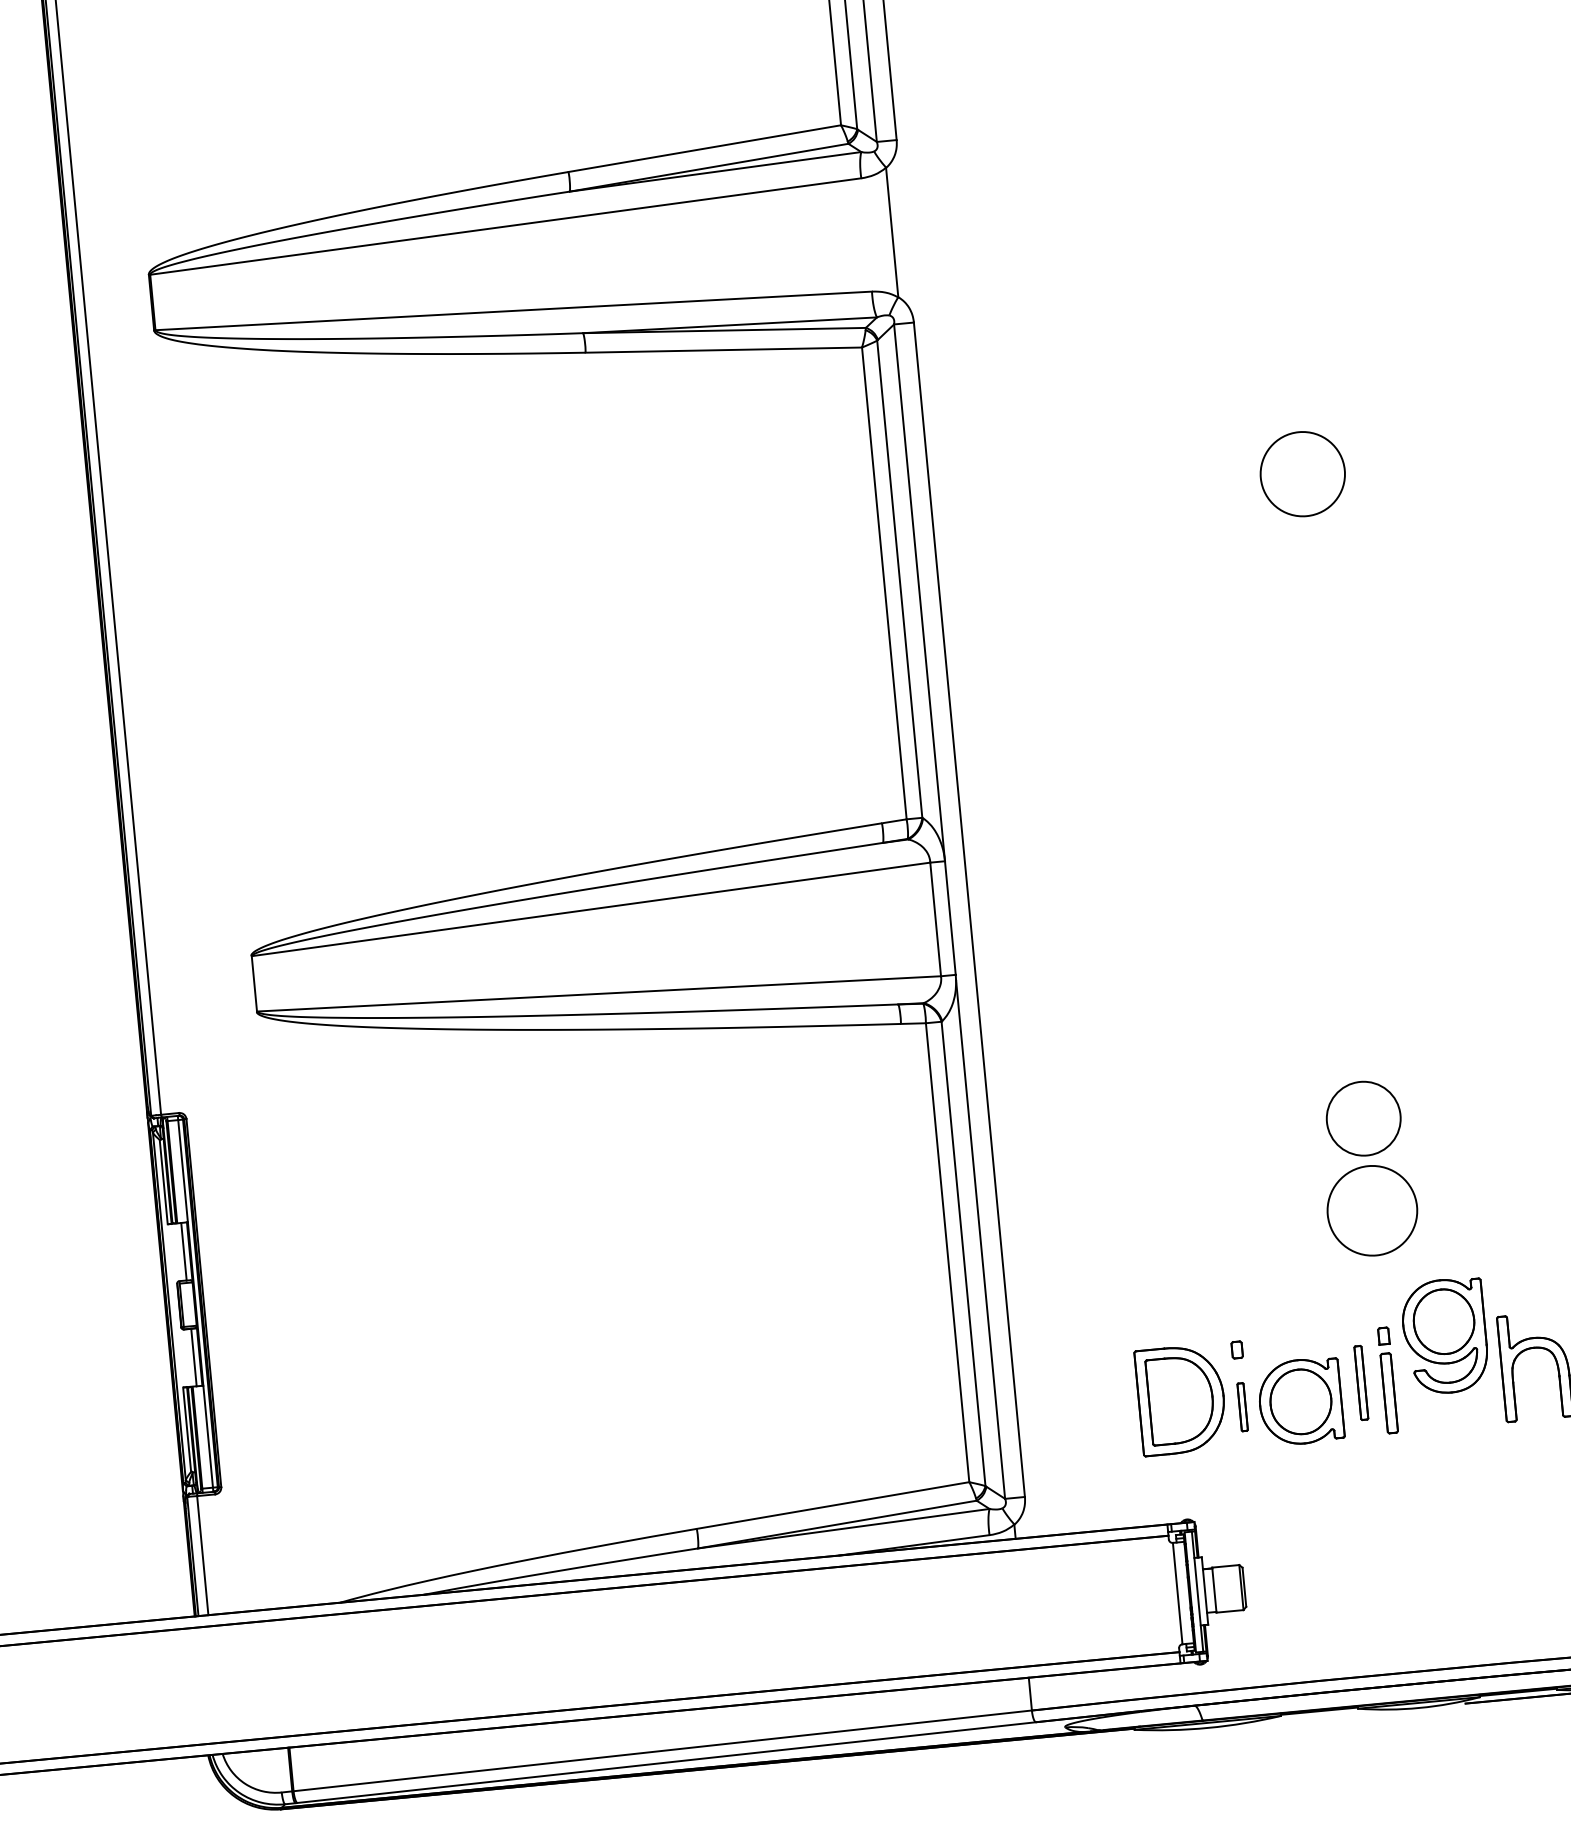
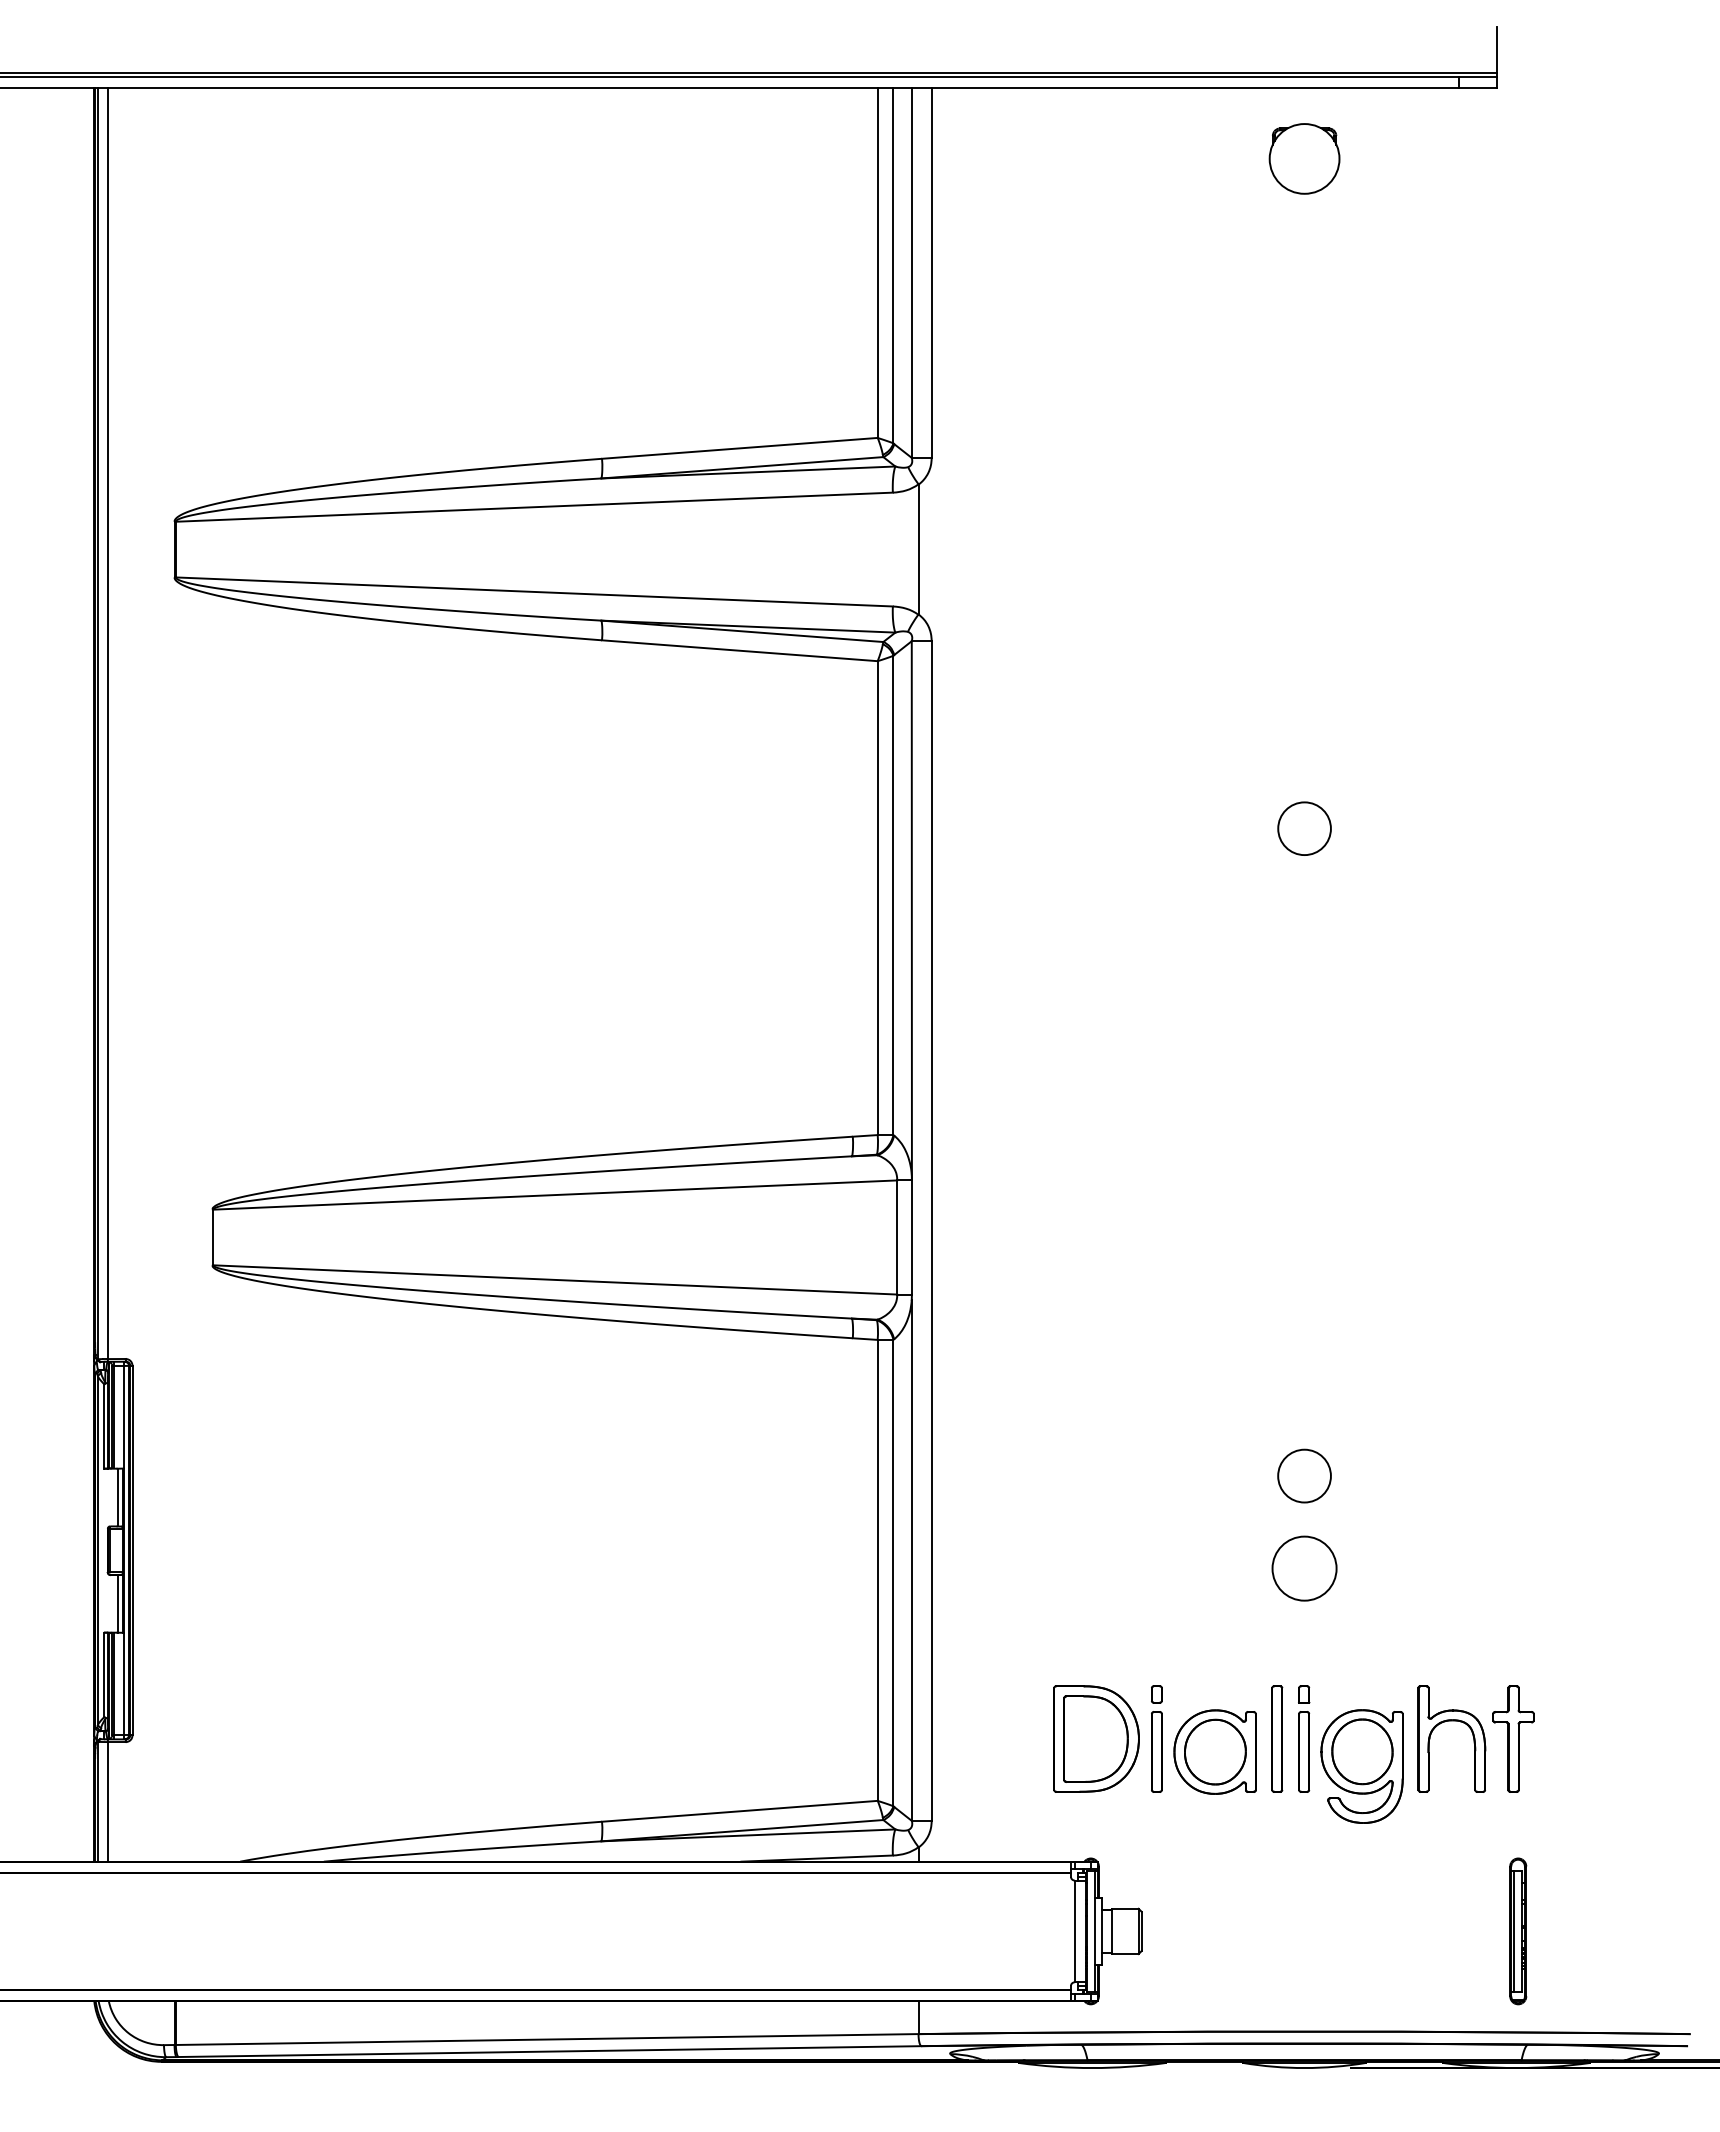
circle: (1302, 473) -> (1304, 828), size x0.62
circle: (1363, 1118) -> (1304, 1475), size x0.71
circle: (1372, 1210) -> (1304, 1568), size x0.71
part: (1444, 1336) -> (1361, 1766), moved
part: (1361, 1382) -> (1277, 1738), size x1.43
part: (1242, 1406) -> (1156, 1751), size x1.67

